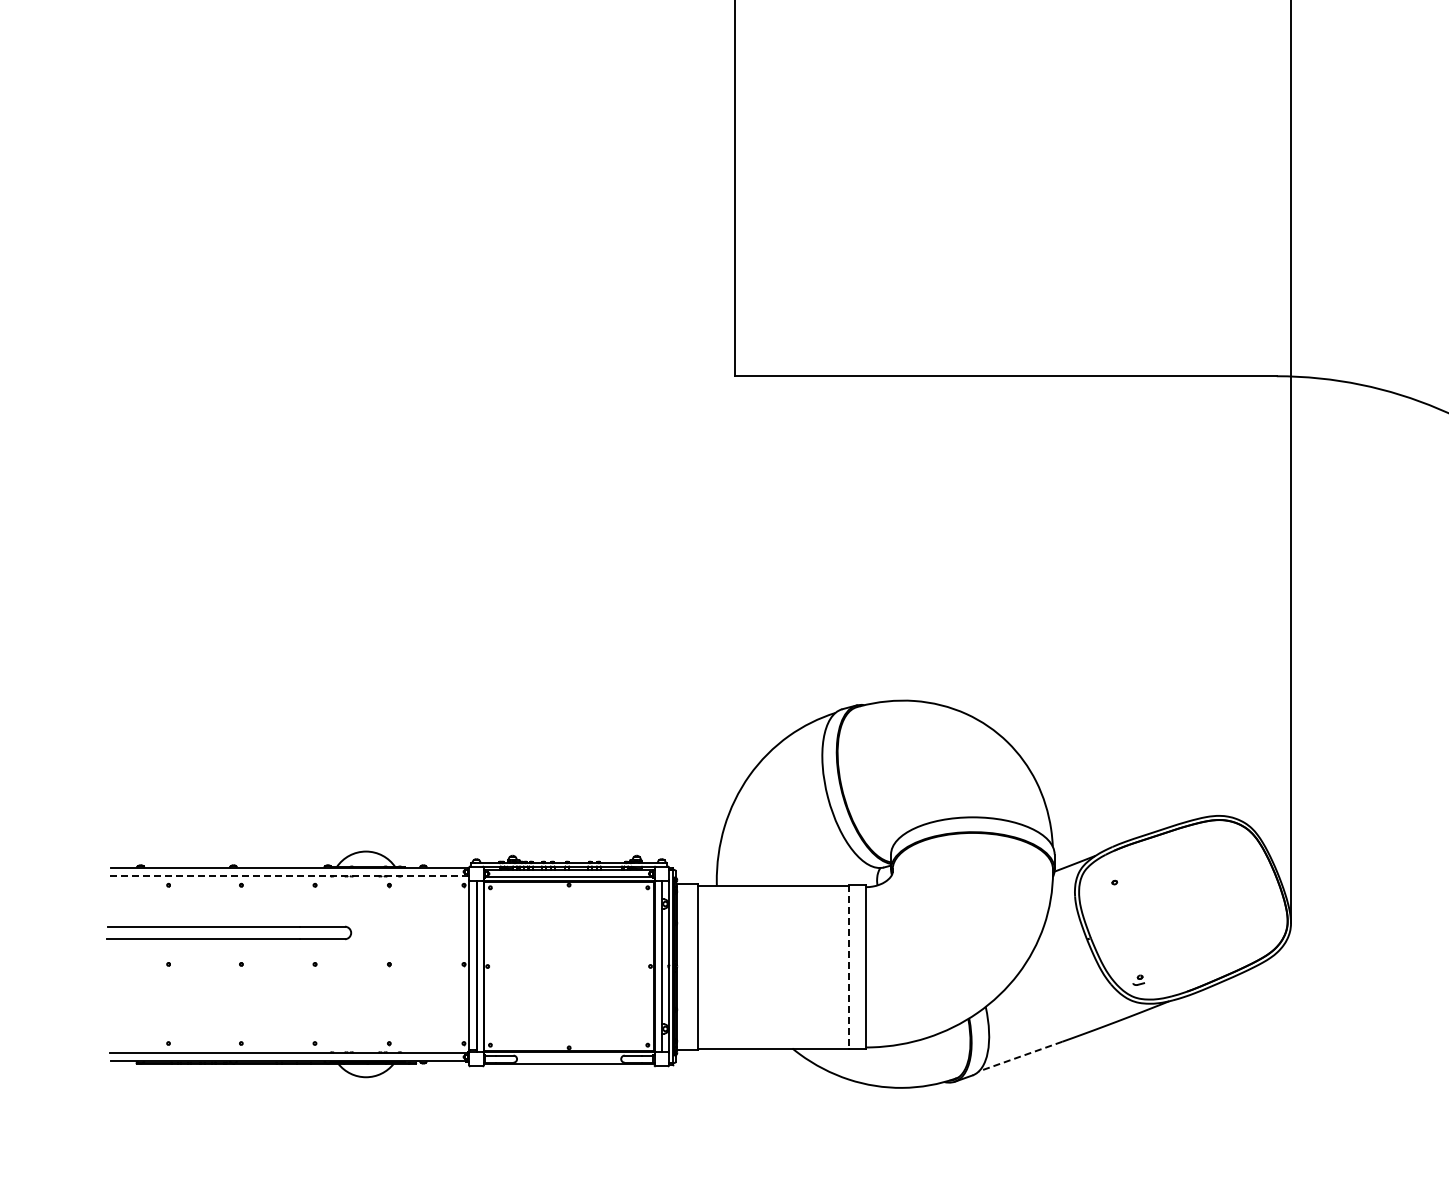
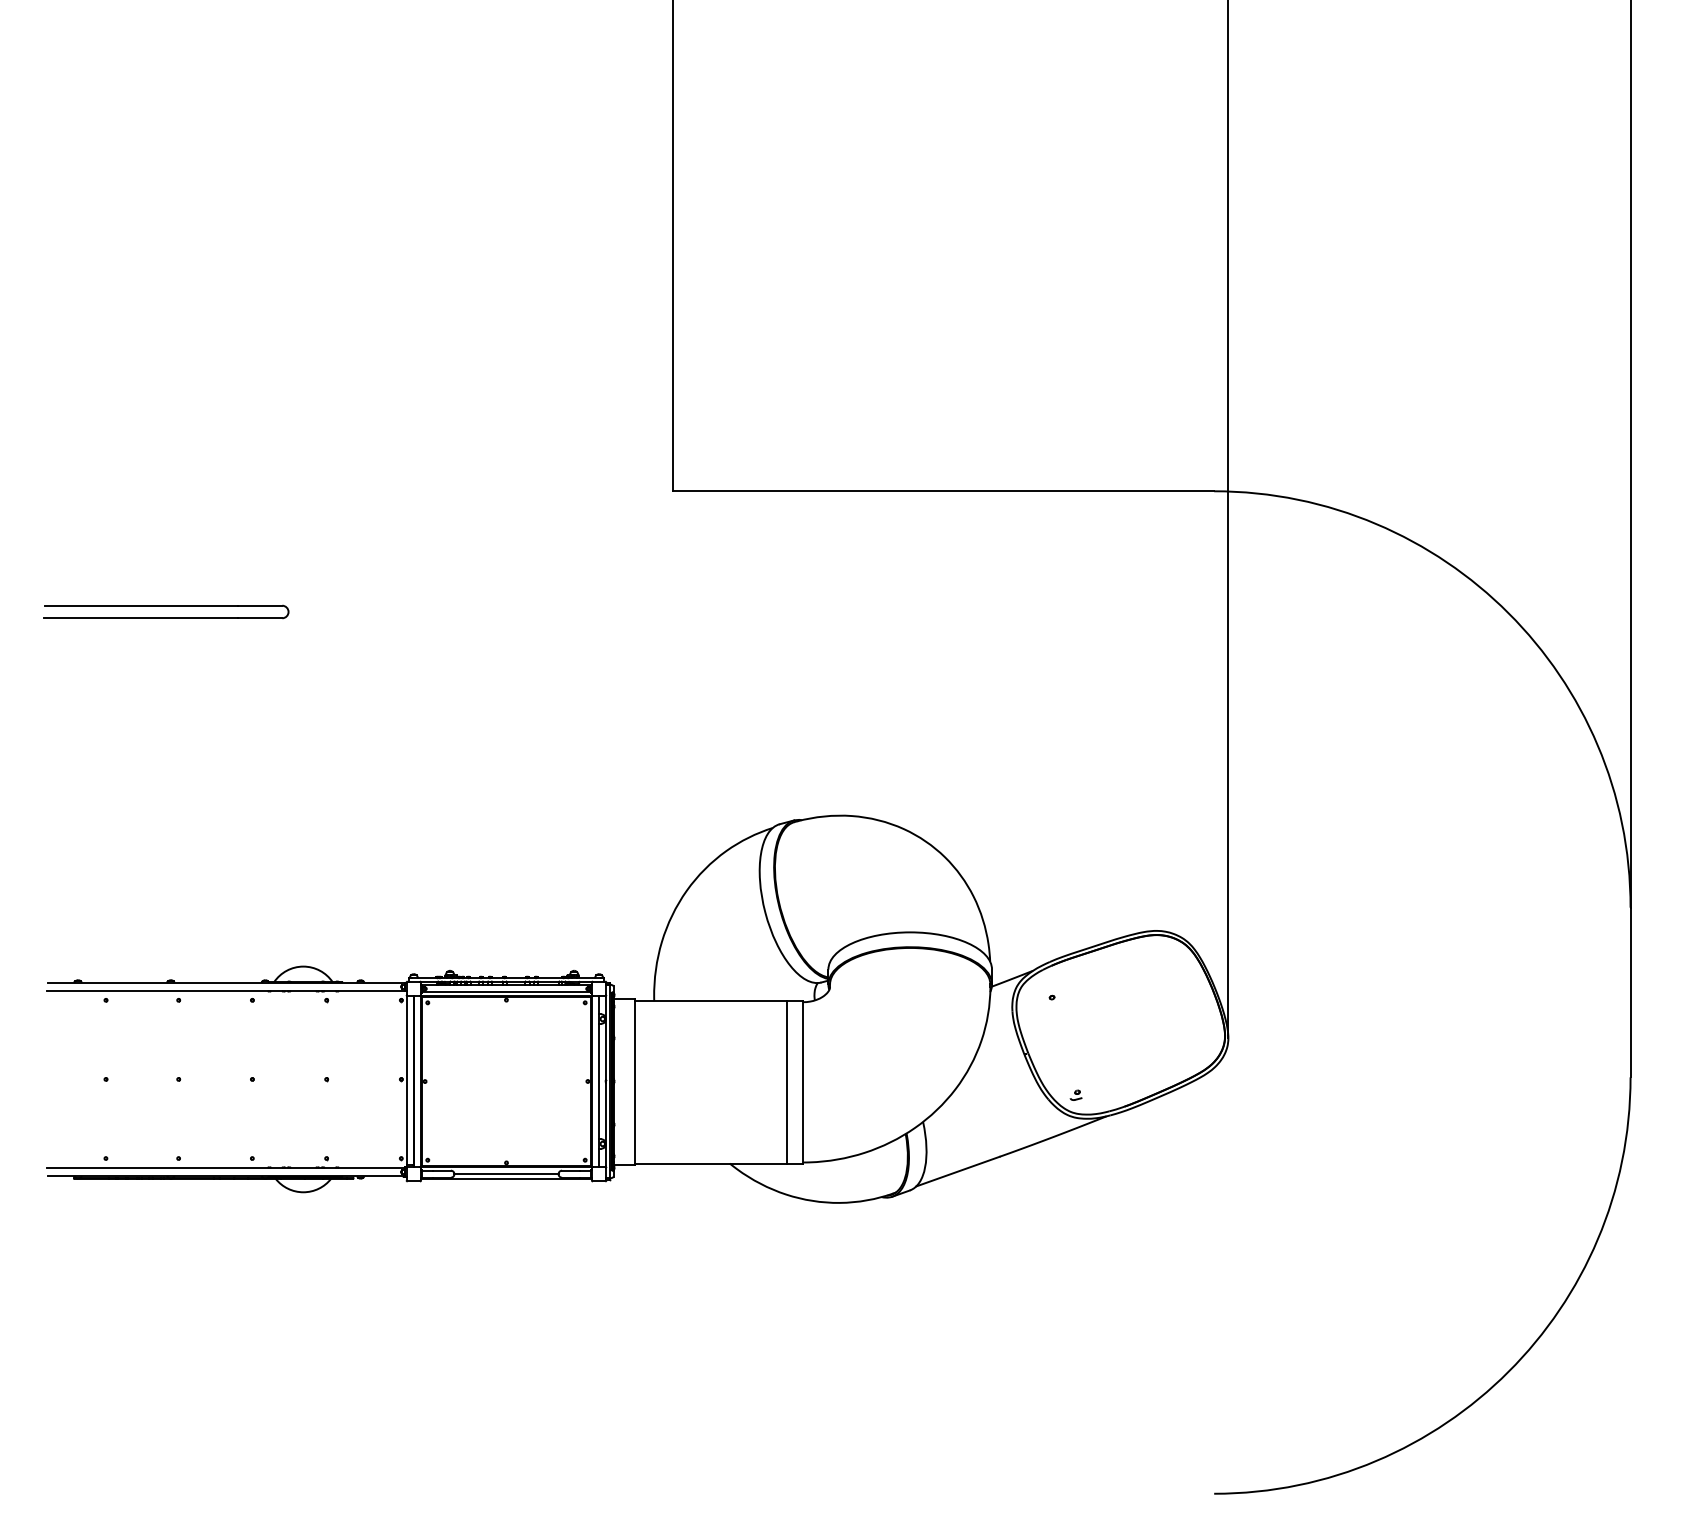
line: (289, 875) -> (226, 990), dashed -> solid
part: (229, 932) -> (166, 611), moved
line: (849, 967) -> (786, 1082), dashed -> solid
line: (1020, 1056) -> (957, 1171), dashed -> solid
line: (569, 1059) -> (506, 1174), added

